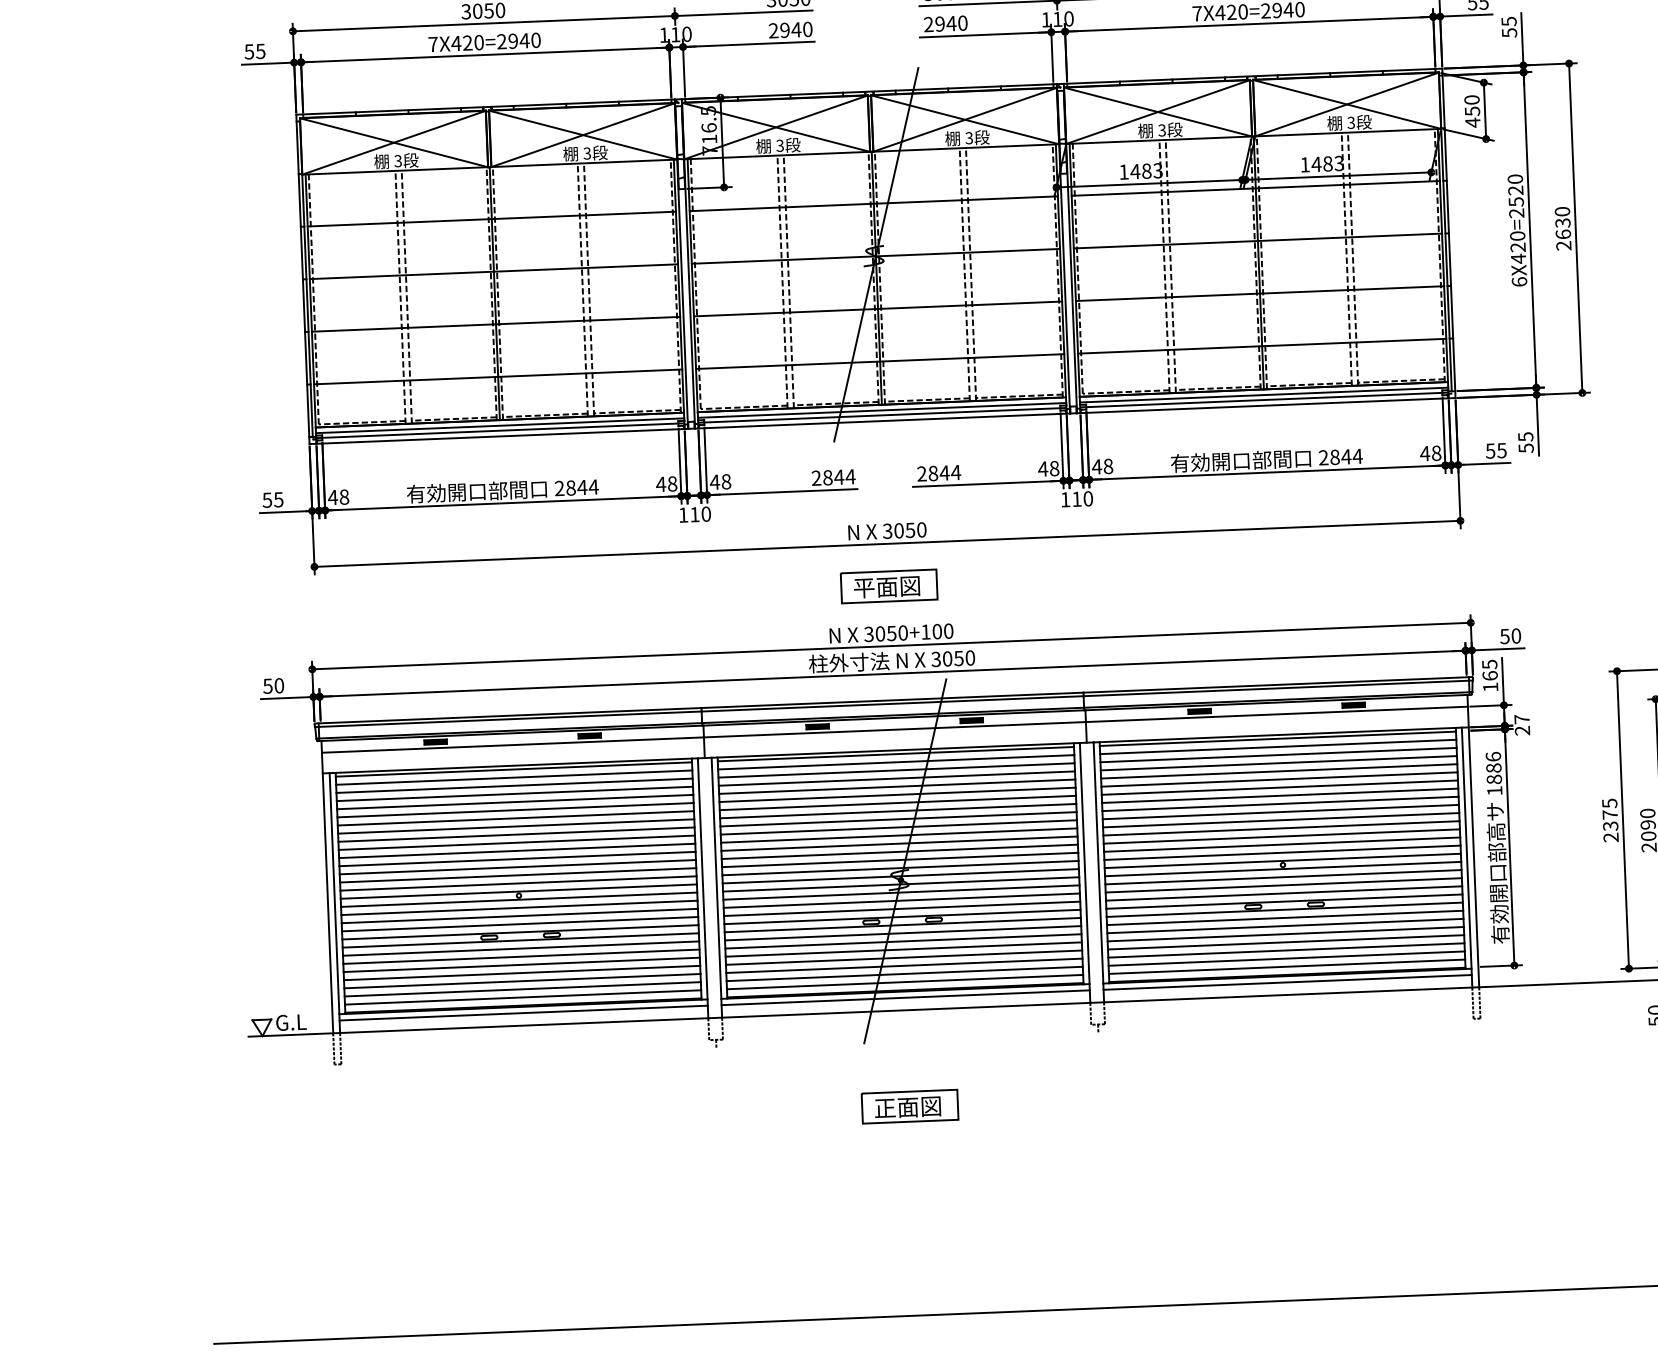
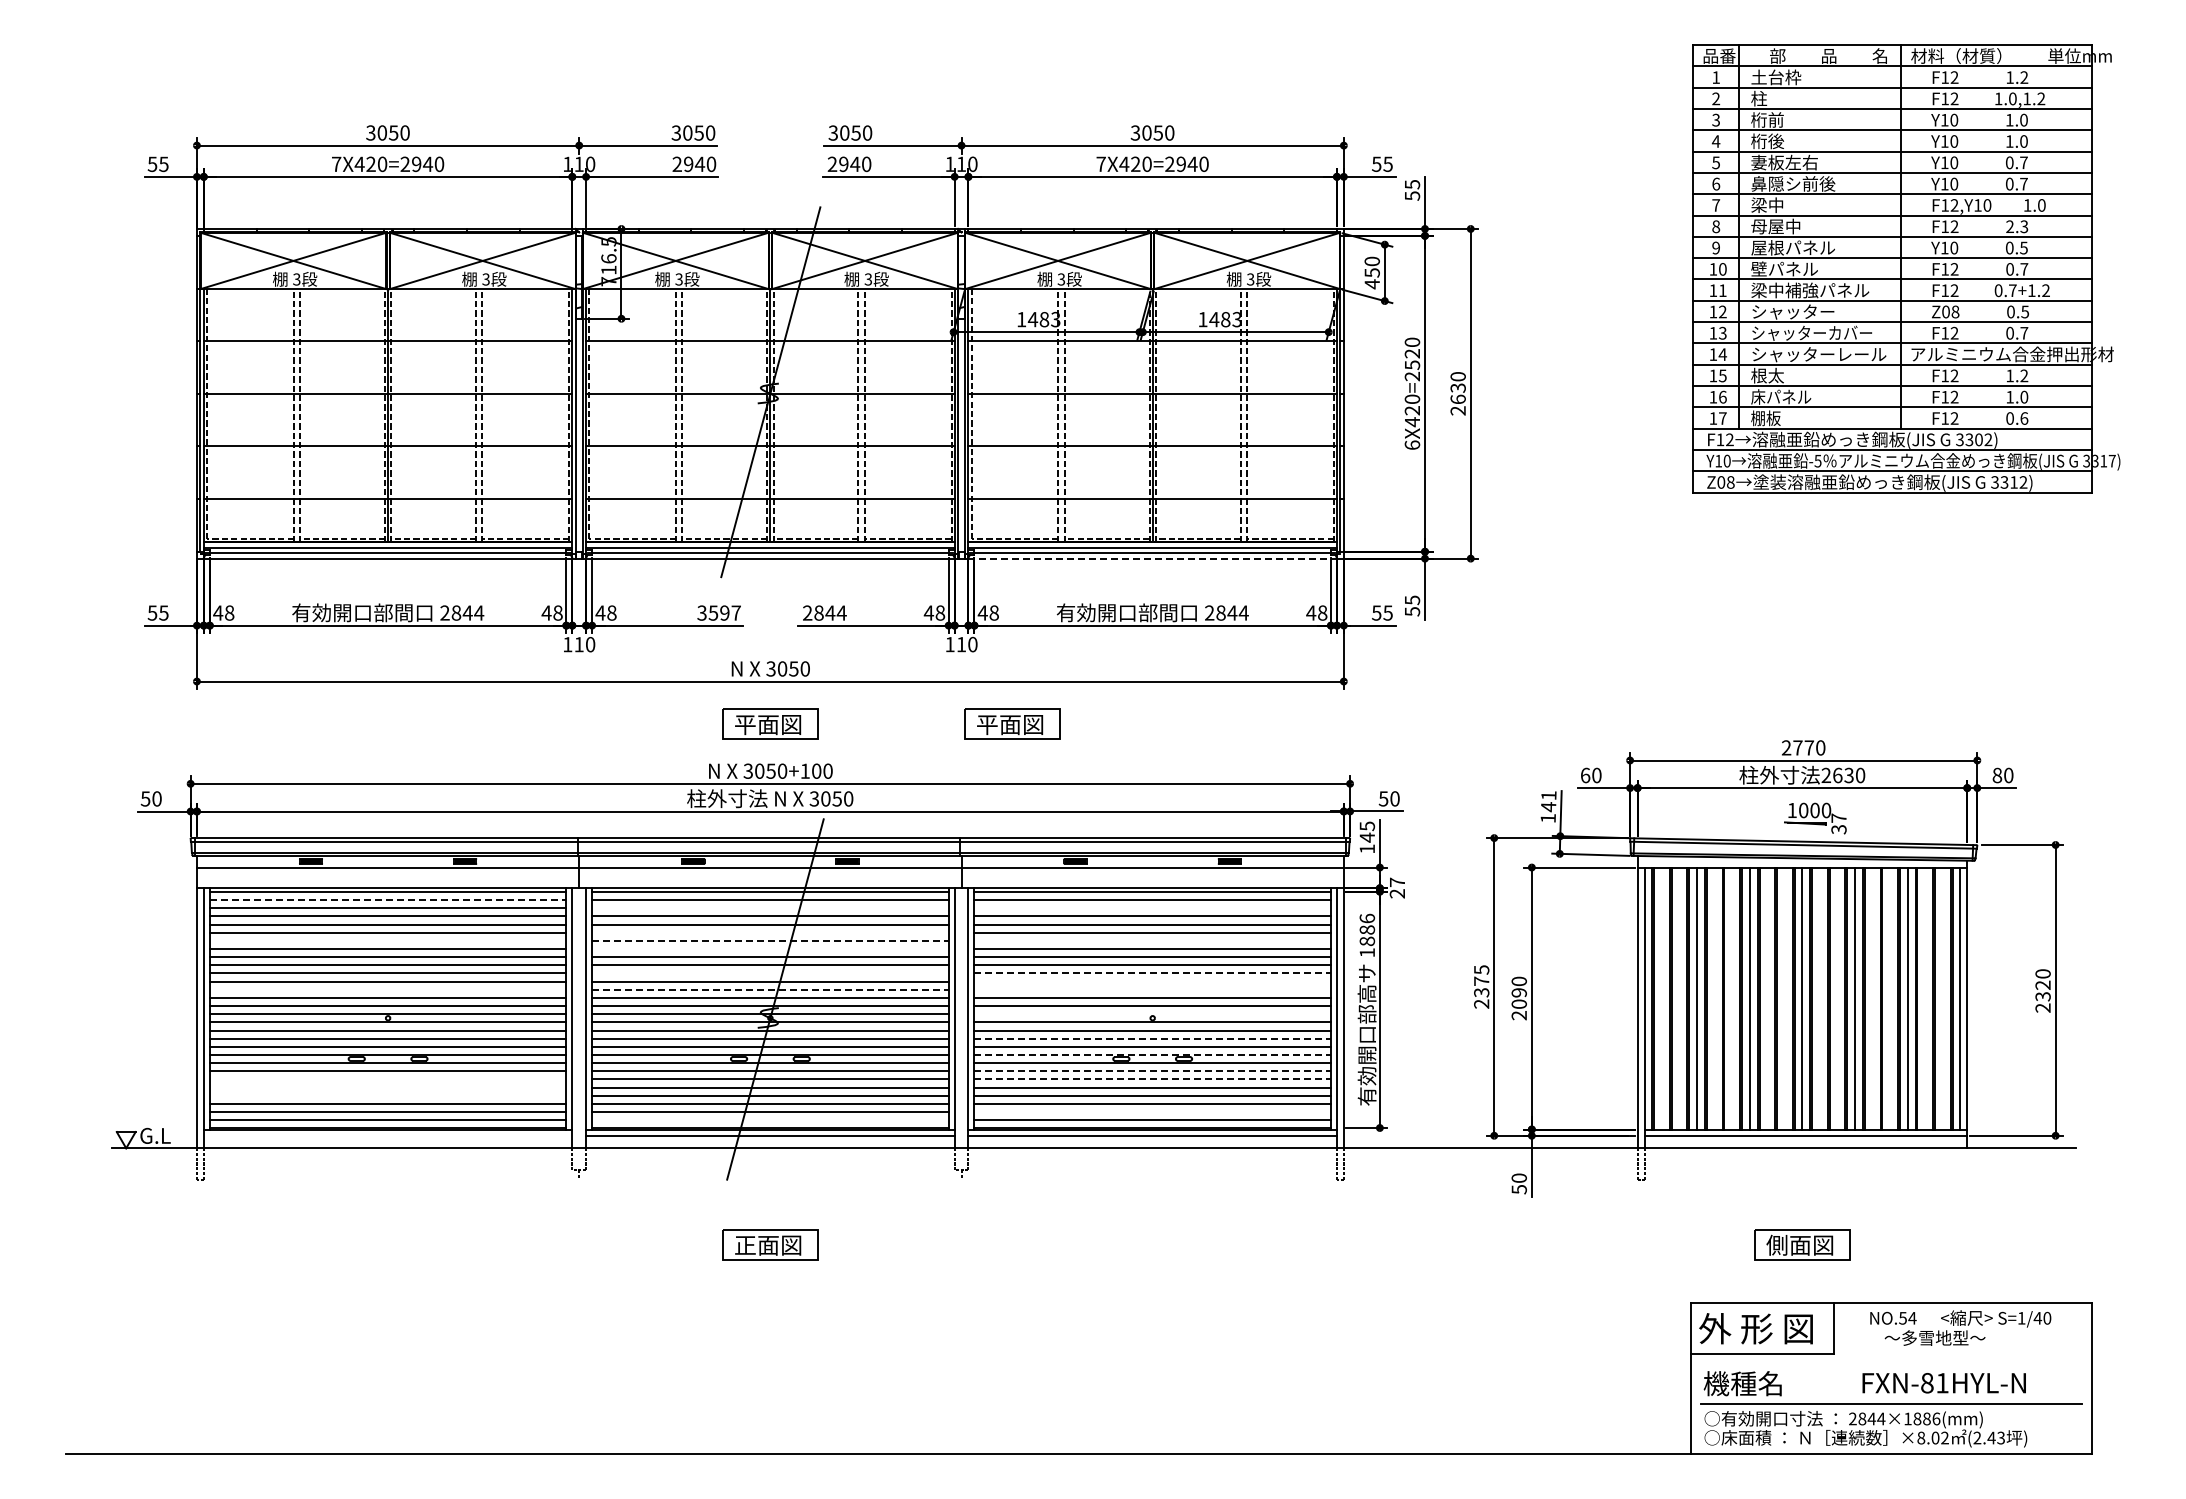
line: (1265, 405) -> (1153, 558), solid -> dashed
text: (833, 476) -> (719, 612), 2844 -> 3597
part: (1131, 576) -> (1012, 723), added
text: (1490, 675) -> (1367, 837), 165 -> 145
line: (1278, 755) -> (1152, 908), removed
line: (896, 770) -> (770, 908), removed
line: (514, 777) -> (388, 900), solid -> dashed
line: (1279, 787) -> (1152, 940), removed
line: (897, 794) -> (770, 932), removed
line: (897, 802) -> (770, 940), solid -> dashed
line: (898, 811) -> (770, 949), removed
line: (515, 817) -> (387, 940), removed
line: (1281, 820) -> (1153, 973), solid -> dashed
line: (1281, 828) -> (1152, 981), removed
line: (899, 835) -> (770, 973), removed
line: (1281, 836) -> (1152, 989), removed
line: (899, 851) -> (770, 989), solid -> dashed
line: (1282, 861) -> (1152, 1014), removed
line: (517, 866) -> (387, 989), removed
line: (1284, 885) -> (1153, 1038), solid -> dashed
line: (1285, 901) -> (1153, 1054), solid -> dashed
line: (1285, 918) -> (1153, 1071), solid -> dashed
line: (1286, 926) -> (1153, 1079), solid -> dashed
line: (520, 956) -> (387, 1079), removed
line: (1286, 958) -> (1152, 1111), removed
line: (521, 964) -> (387, 1087), removed
line: (521, 972) -> (387, 1095), removed
line: (905, 982) -> (770, 1120), removed
line: (523, 1012) -> (387, 1135), removed

